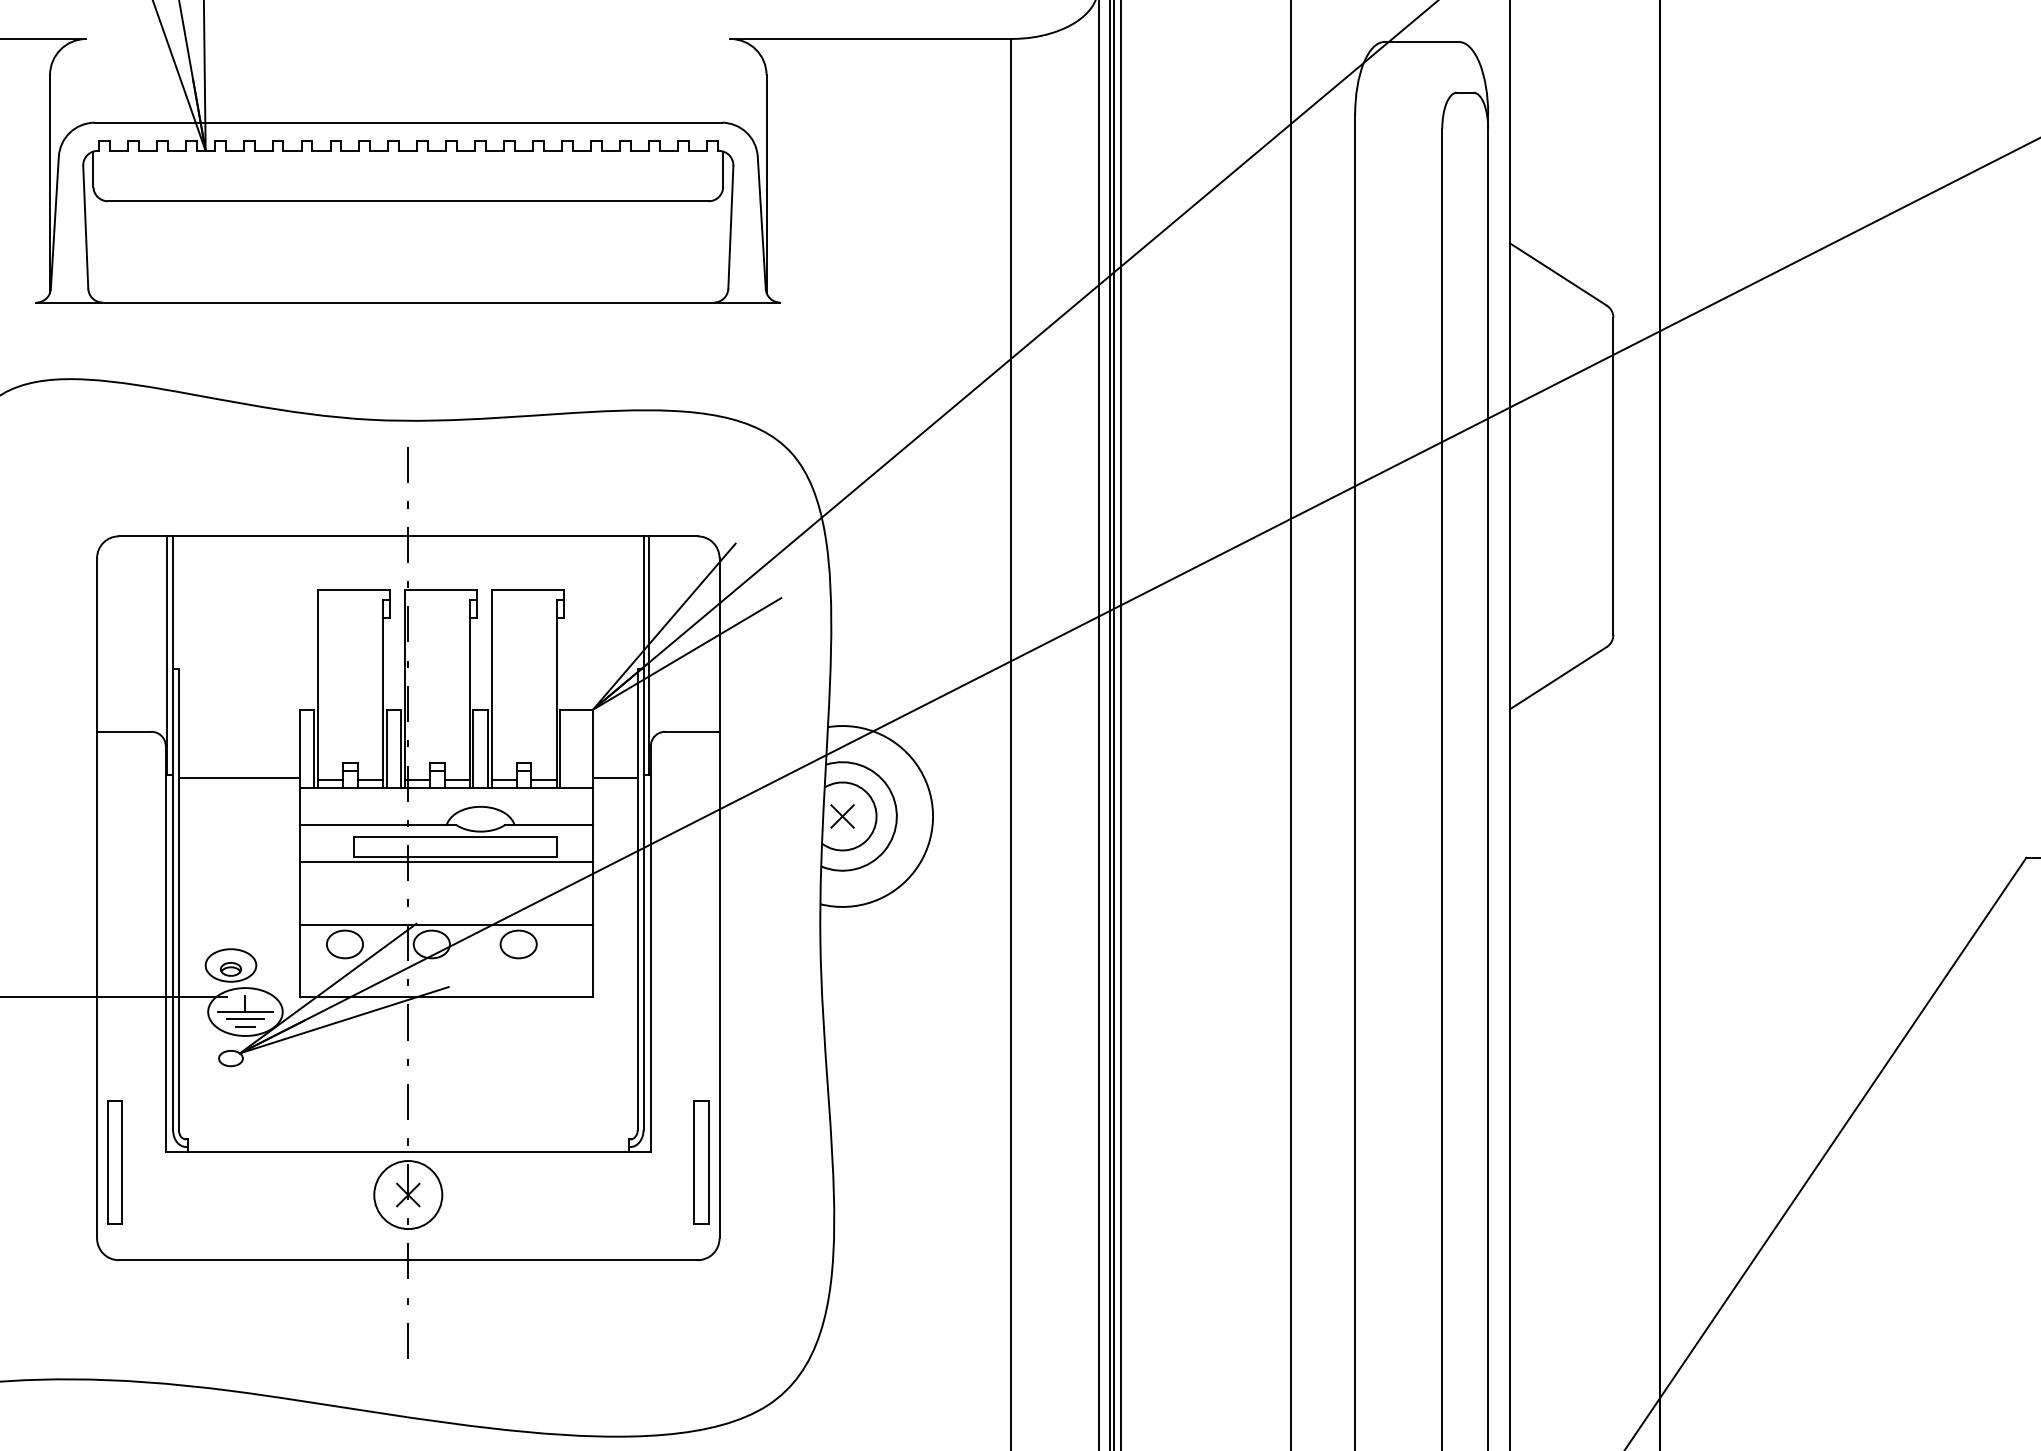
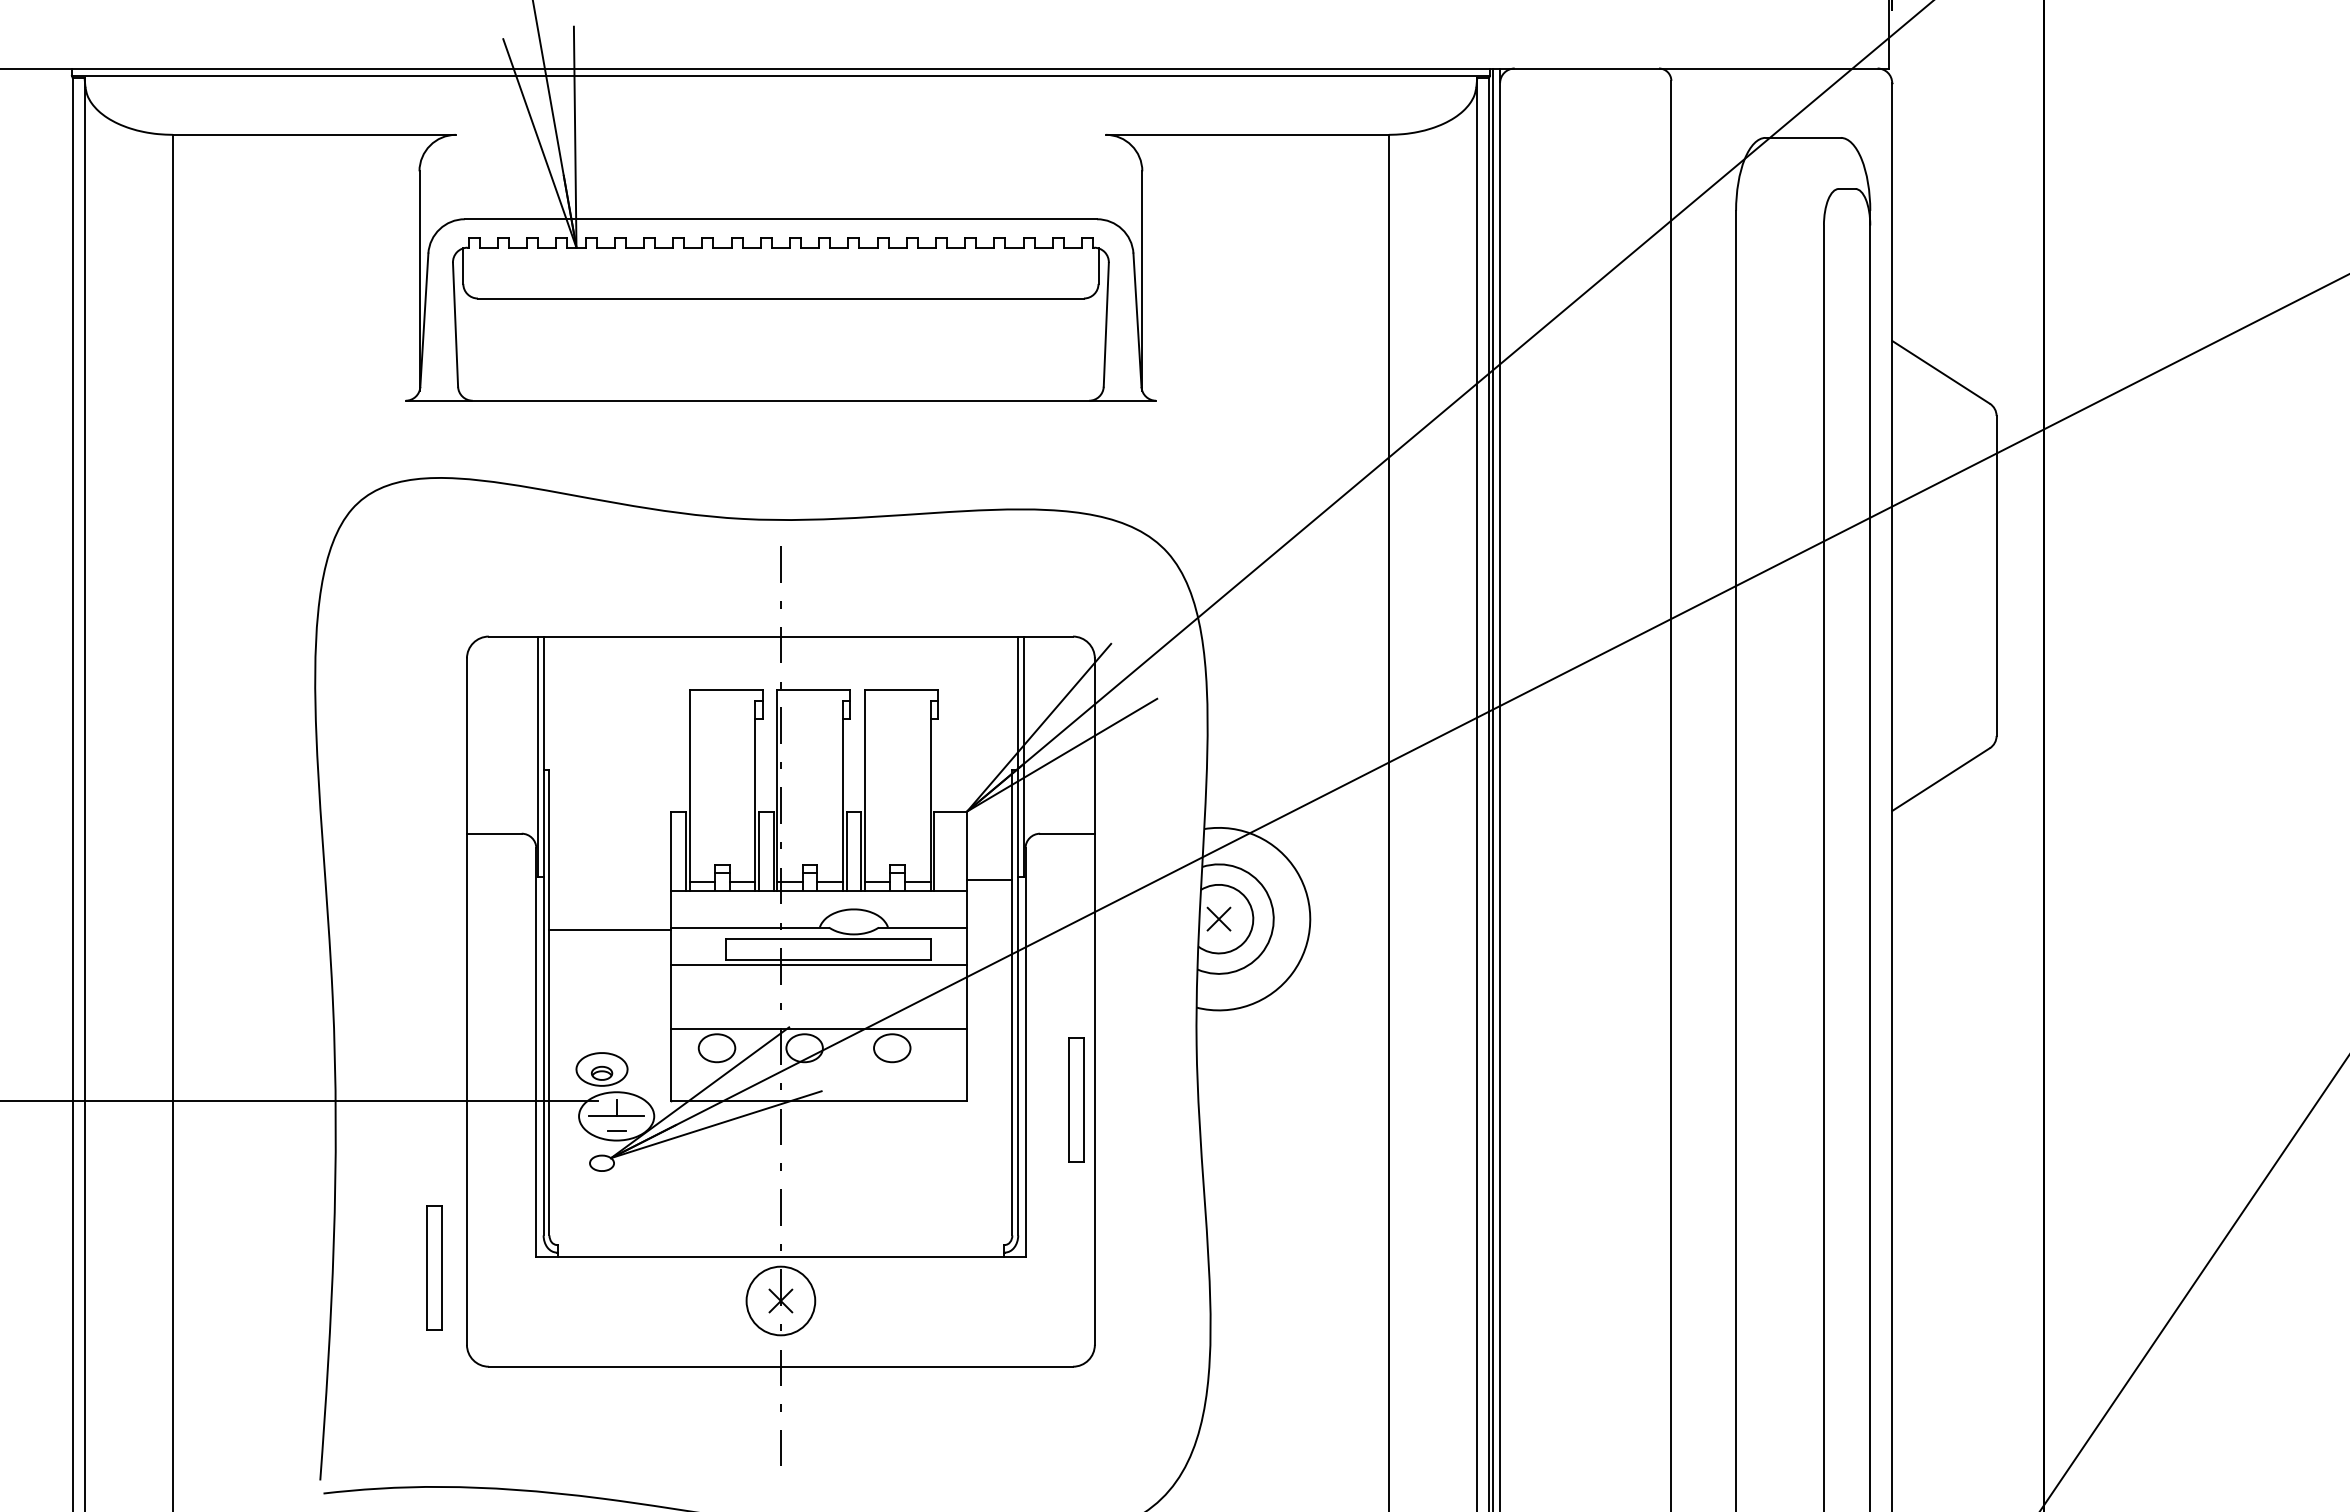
line: (239, 778) -> (610, 930), moved
line: (245, 1019) -> (616, 1123), removed
part: (115, 1161) -> (434, 1267), moved
part: (701, 1161) -> (1076, 1099), moved

